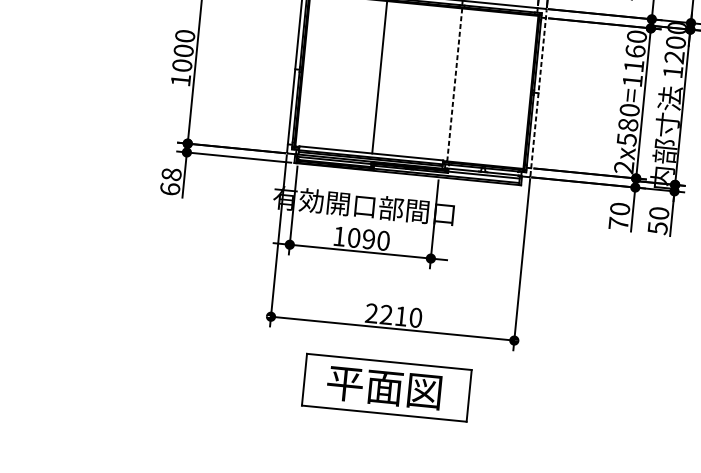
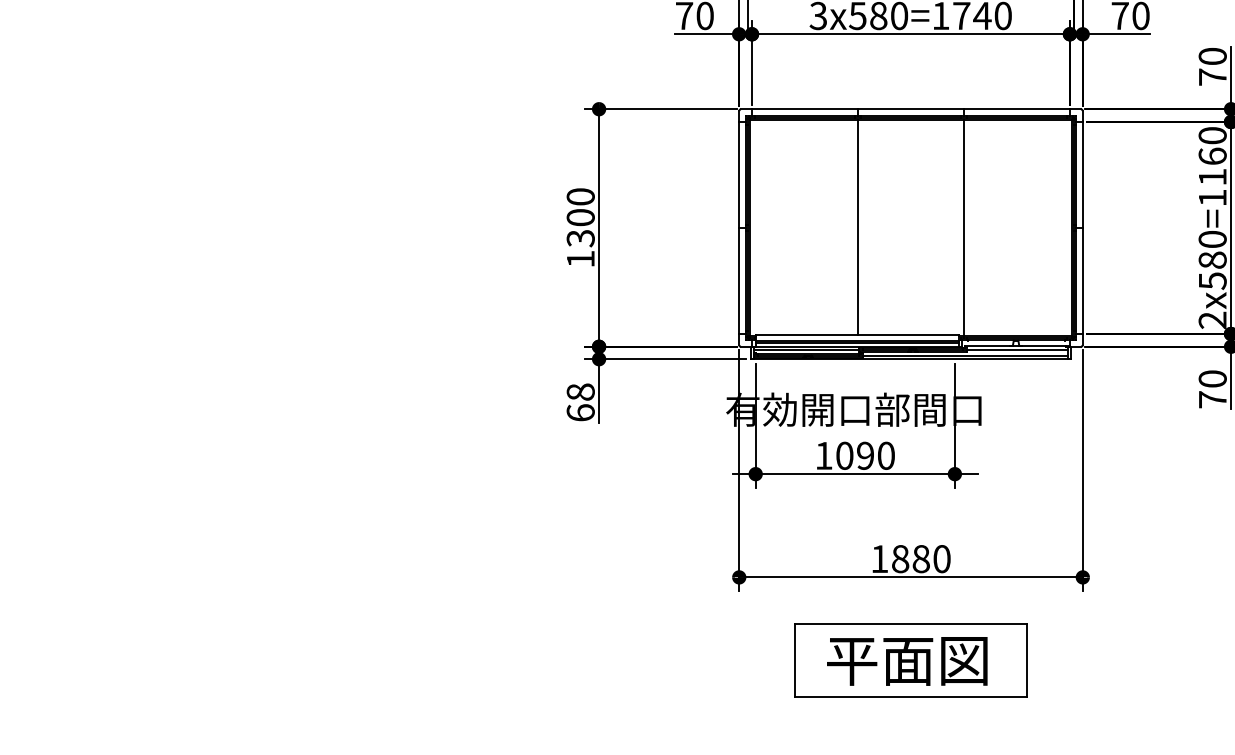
text: (182, 65) -> (580, 238), 1000 -> 1300
line: (454, 85) -> (964, 228), dashed -> solid
line: (538, 93) -> (1082, 228), dashed -> solid
text: (386, 315) -> (900, 559), 2210 -> 1880

